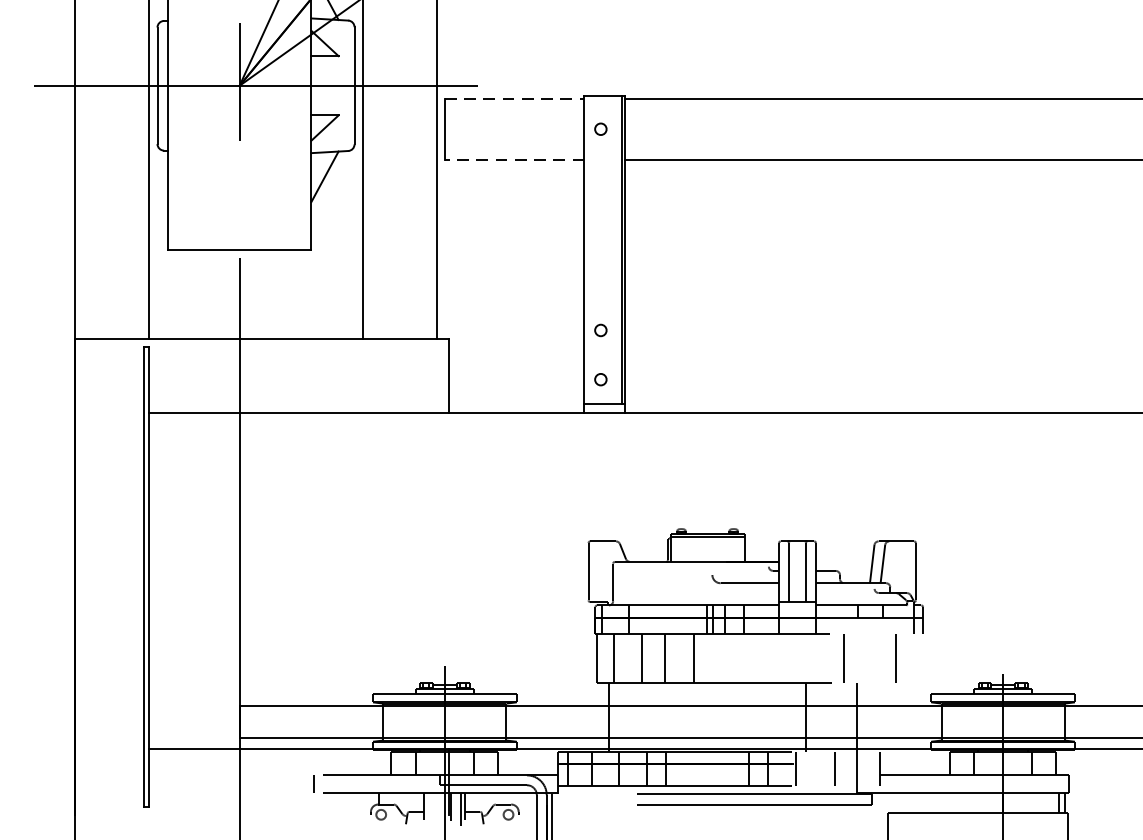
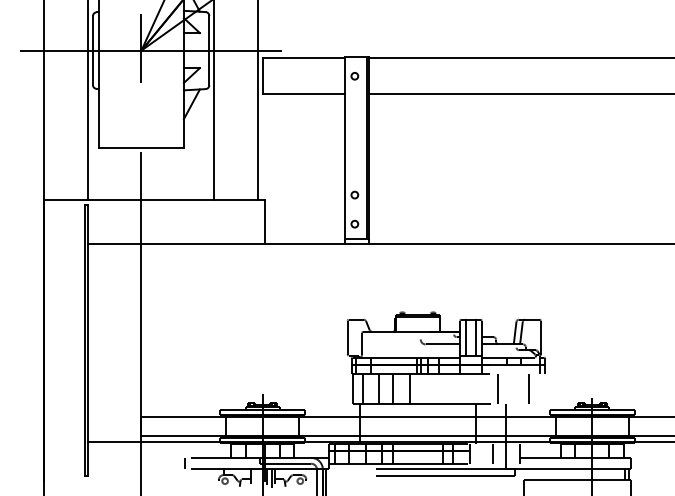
line: (515, 99) -> (304, 58), dashed -> solid
line: (513, 160) -> (303, 94), dashed -> solid

